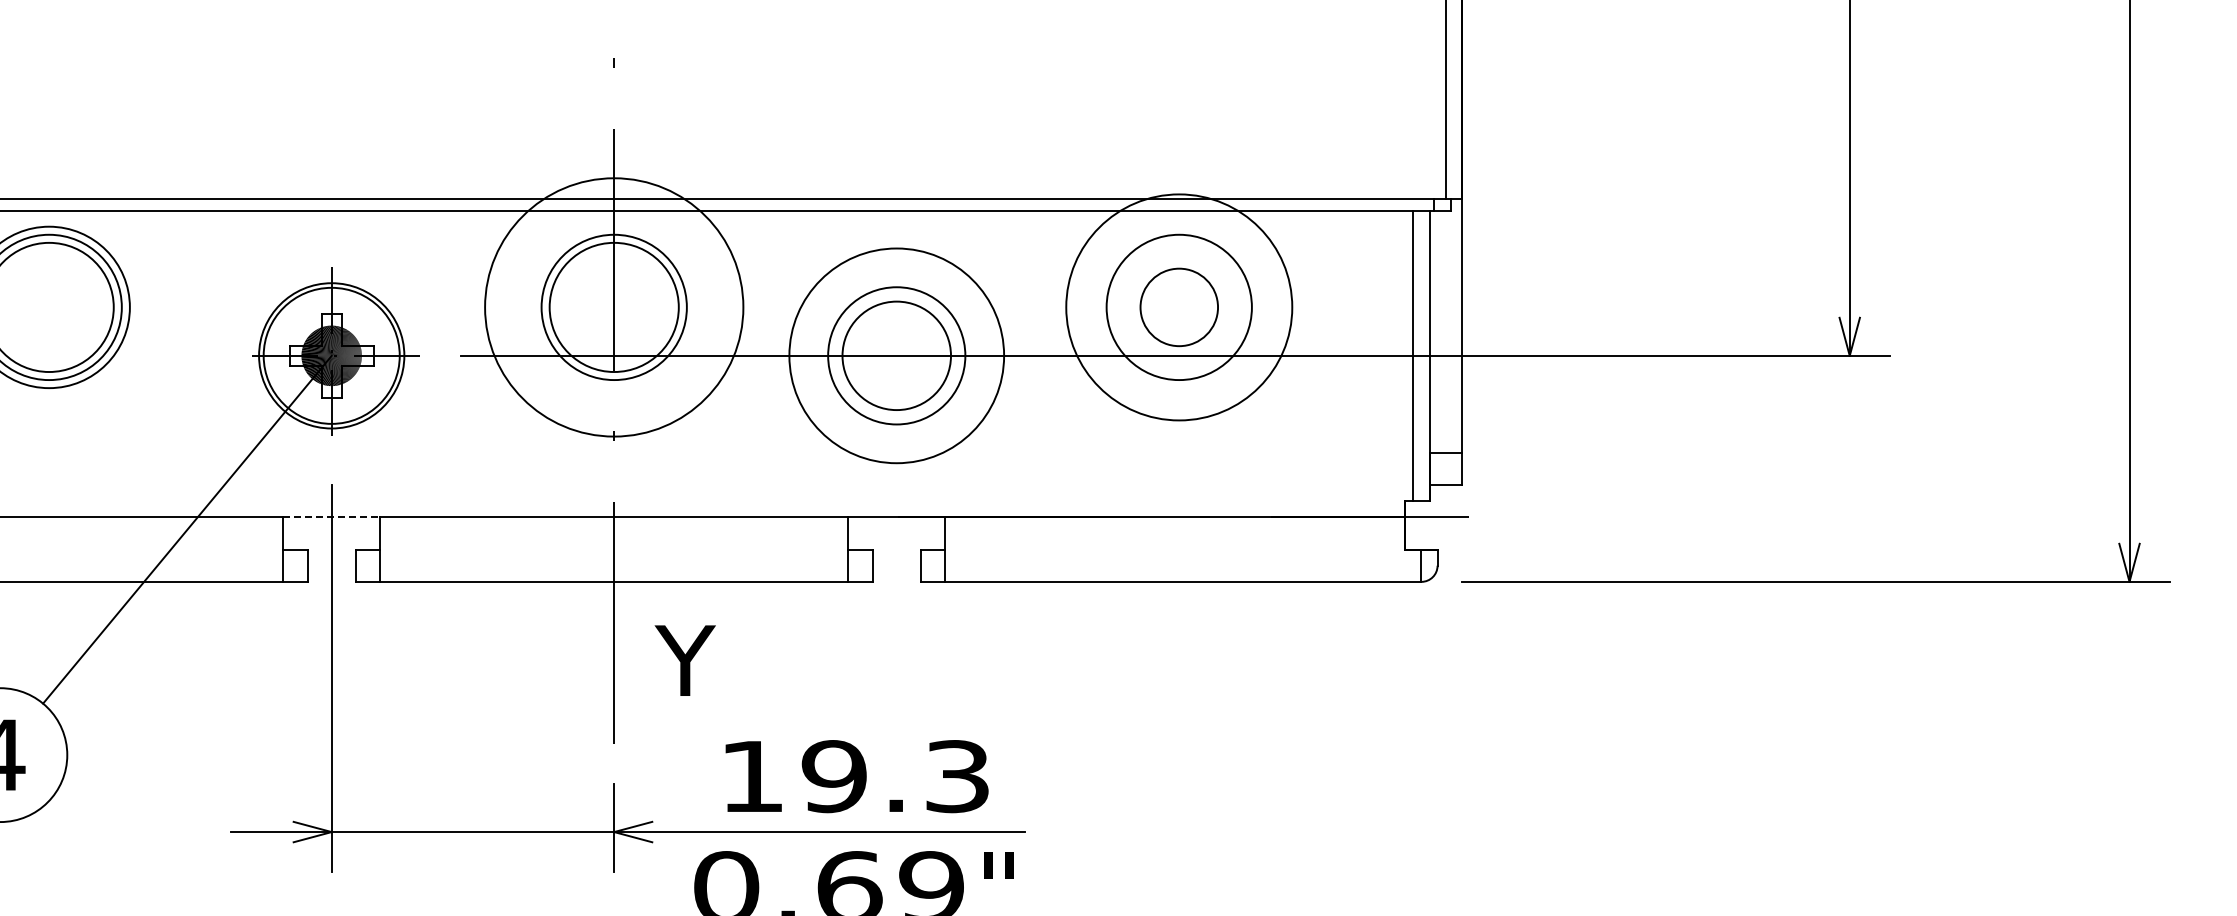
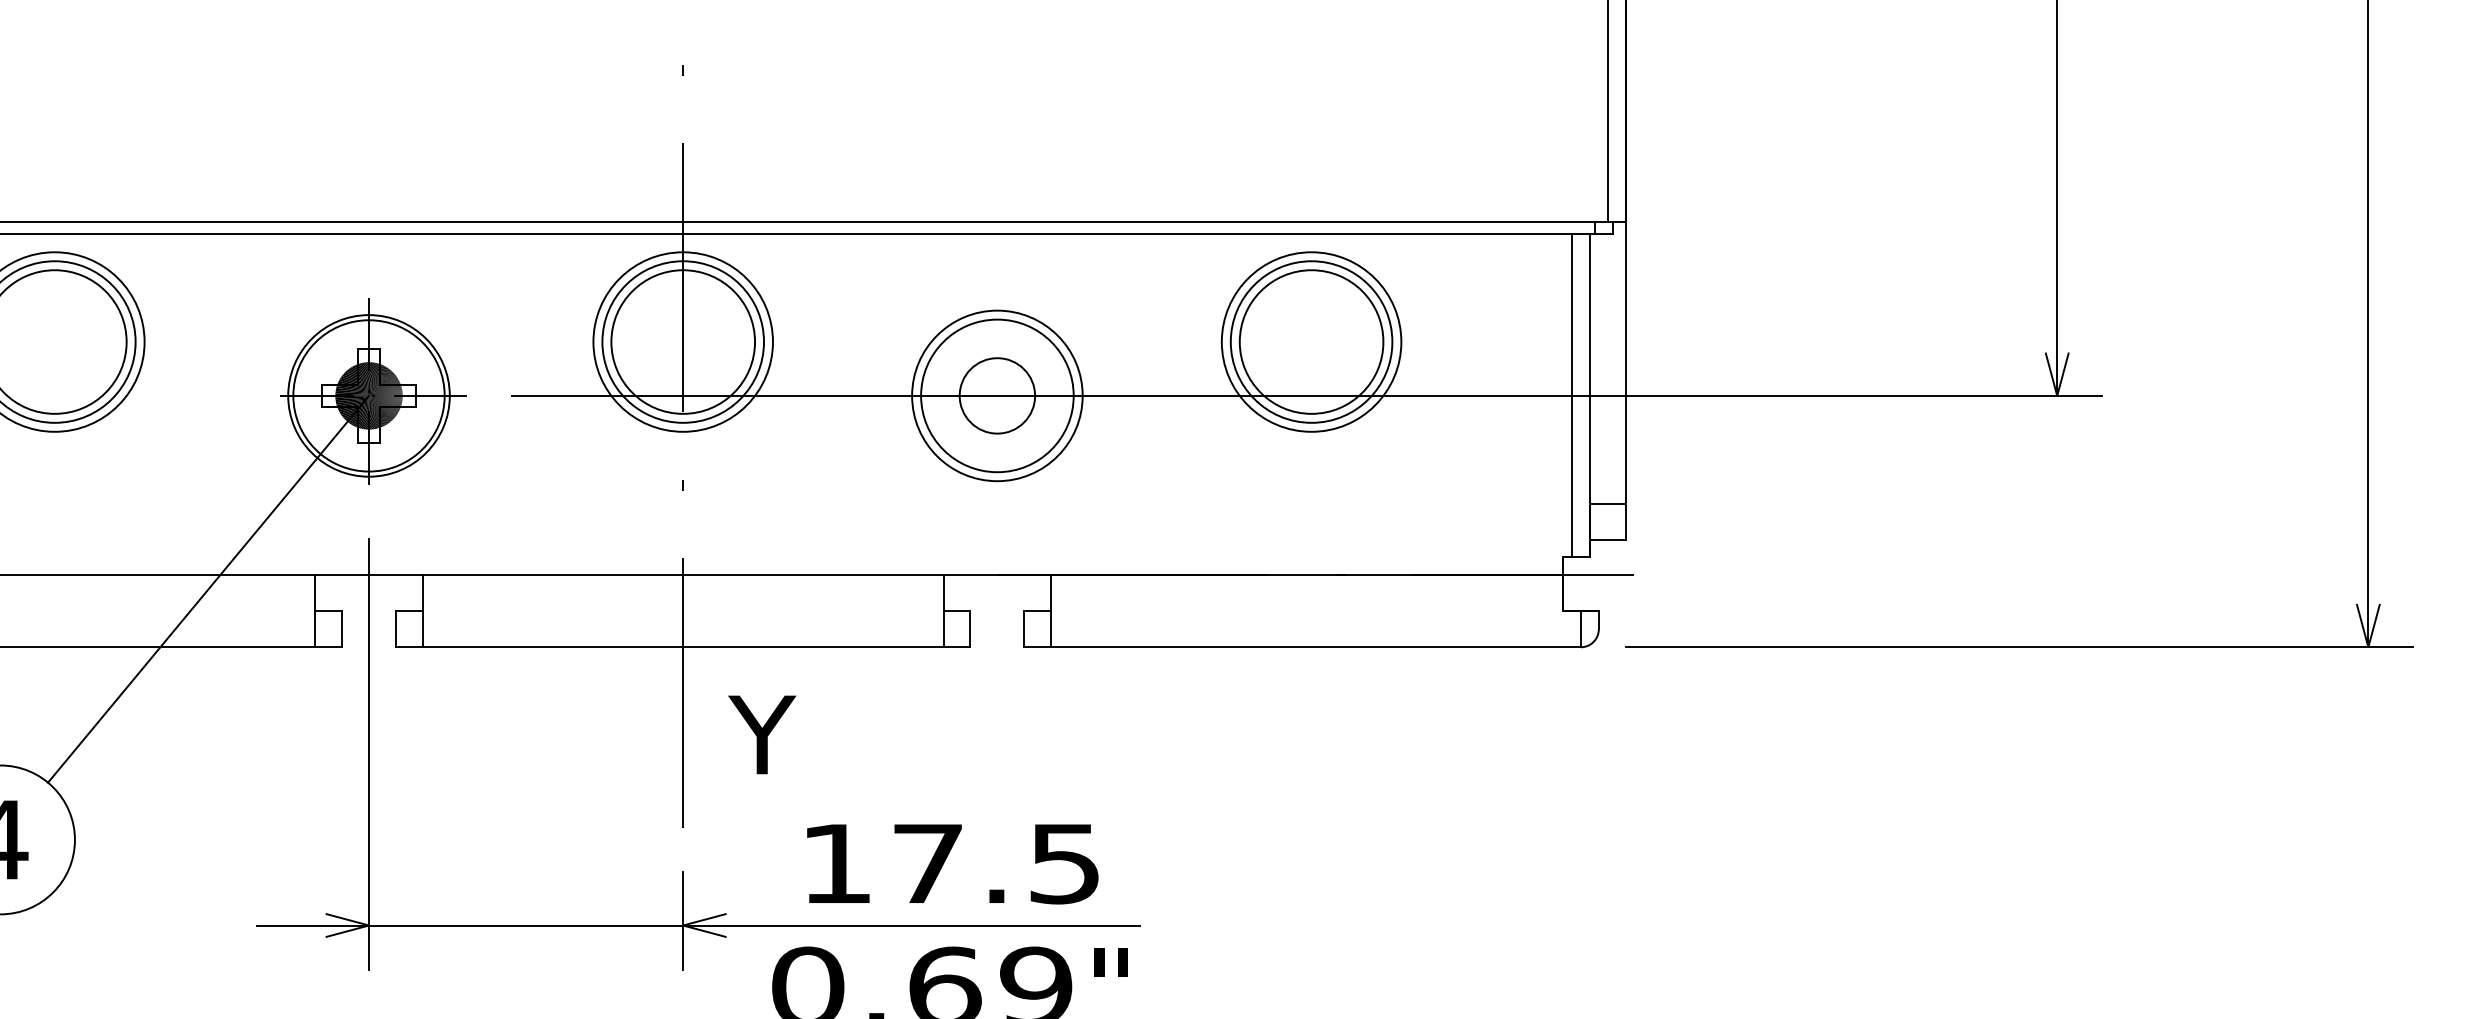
circle: (613, 307) -> (682, 342), size x0.62
circle: (1178, 307) -> (1310, 342), size x1.67
circle: (1179, 307) -> (1311, 342), size x0.71
circle: (896, 355) -> (997, 395), size x0.62
circle: (896, 355) -> (997, 395), size x0.71
line: (332, 517) -> (369, 575), dashed -> solid
text: (894, 776) -> (994, 863), 19.3 -> 17.5

